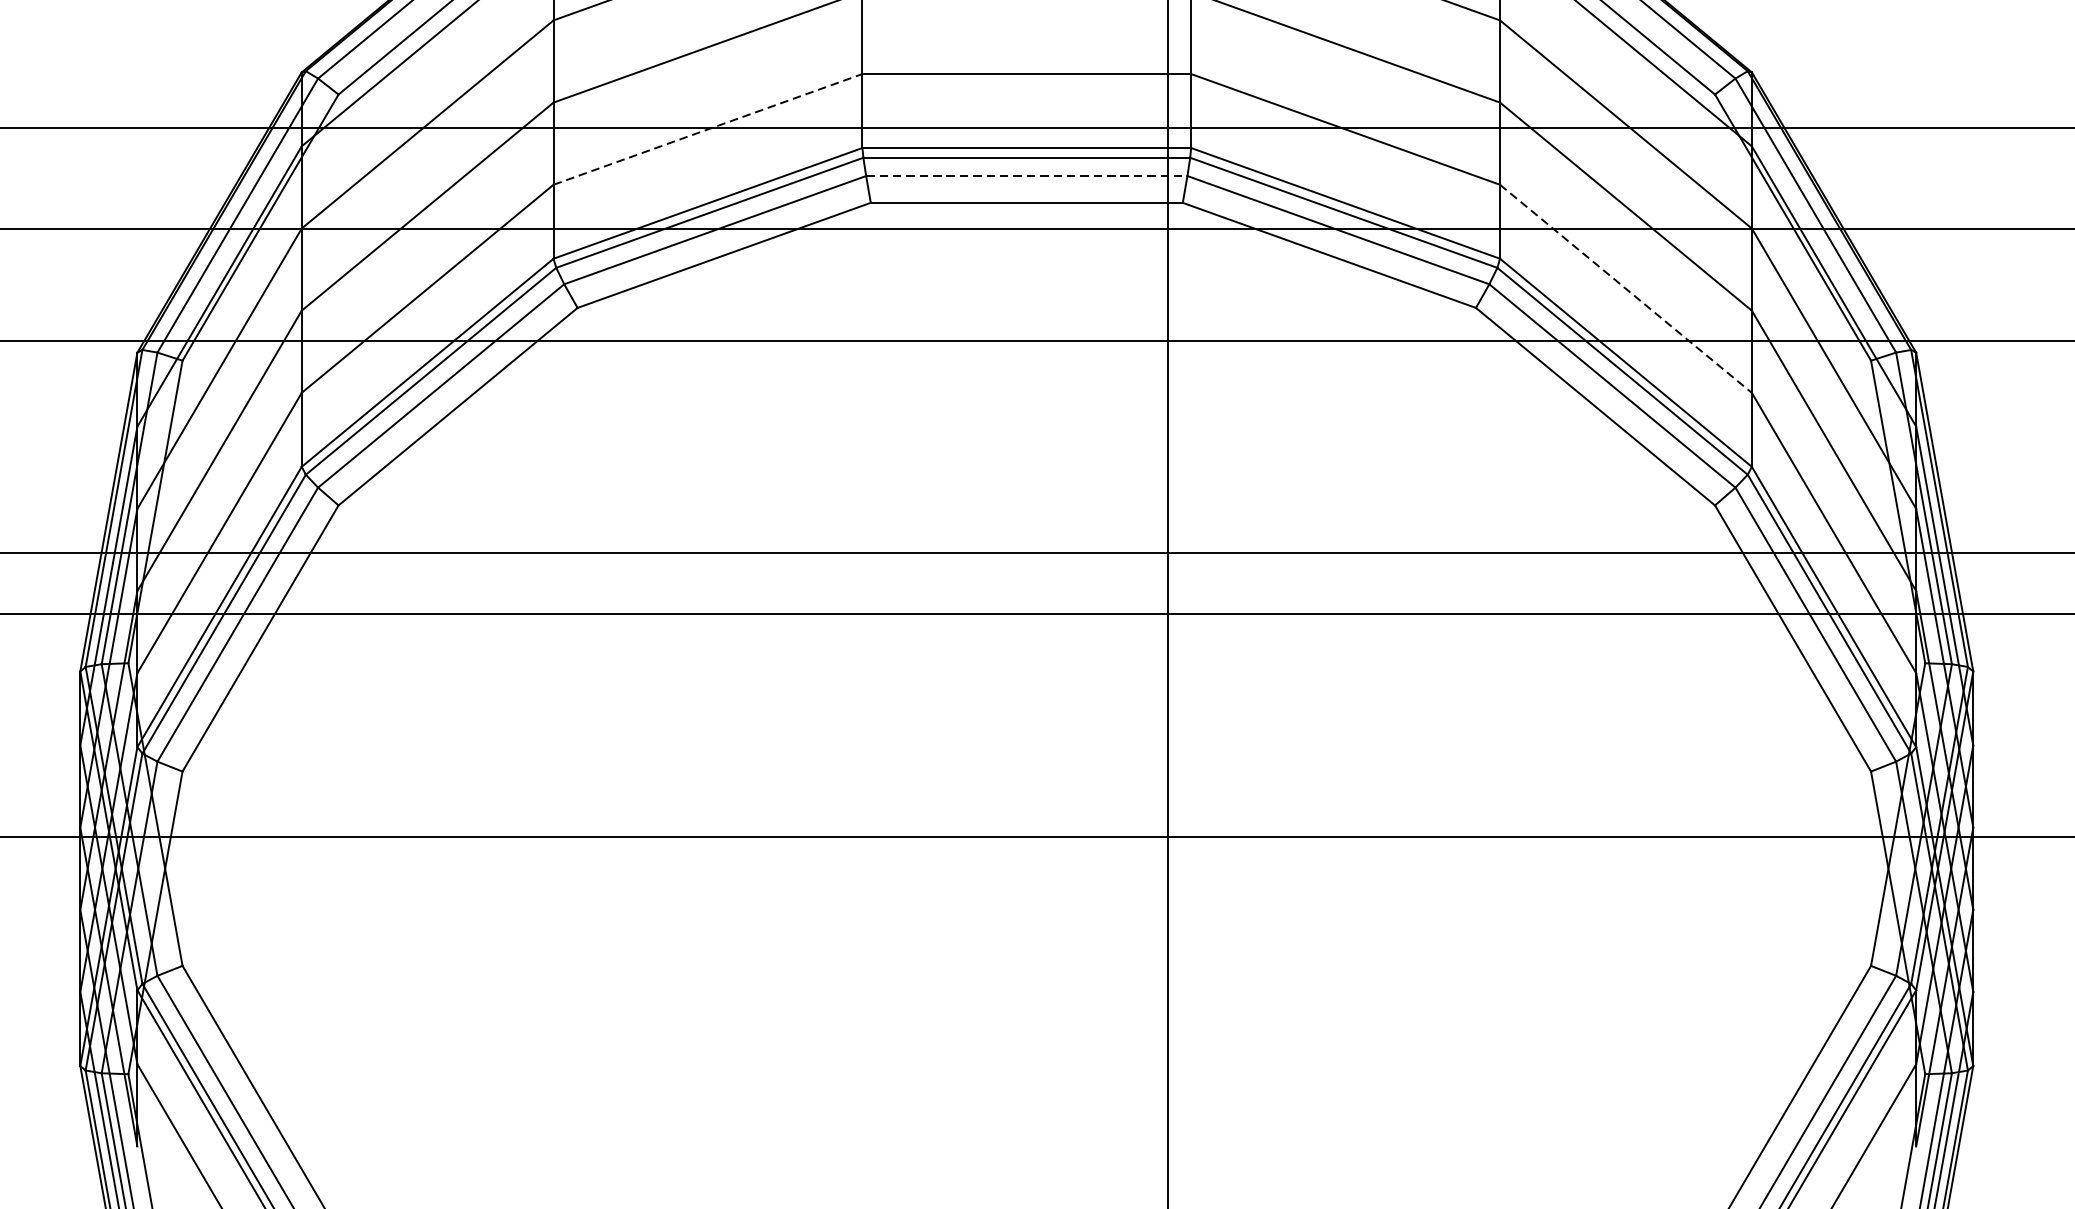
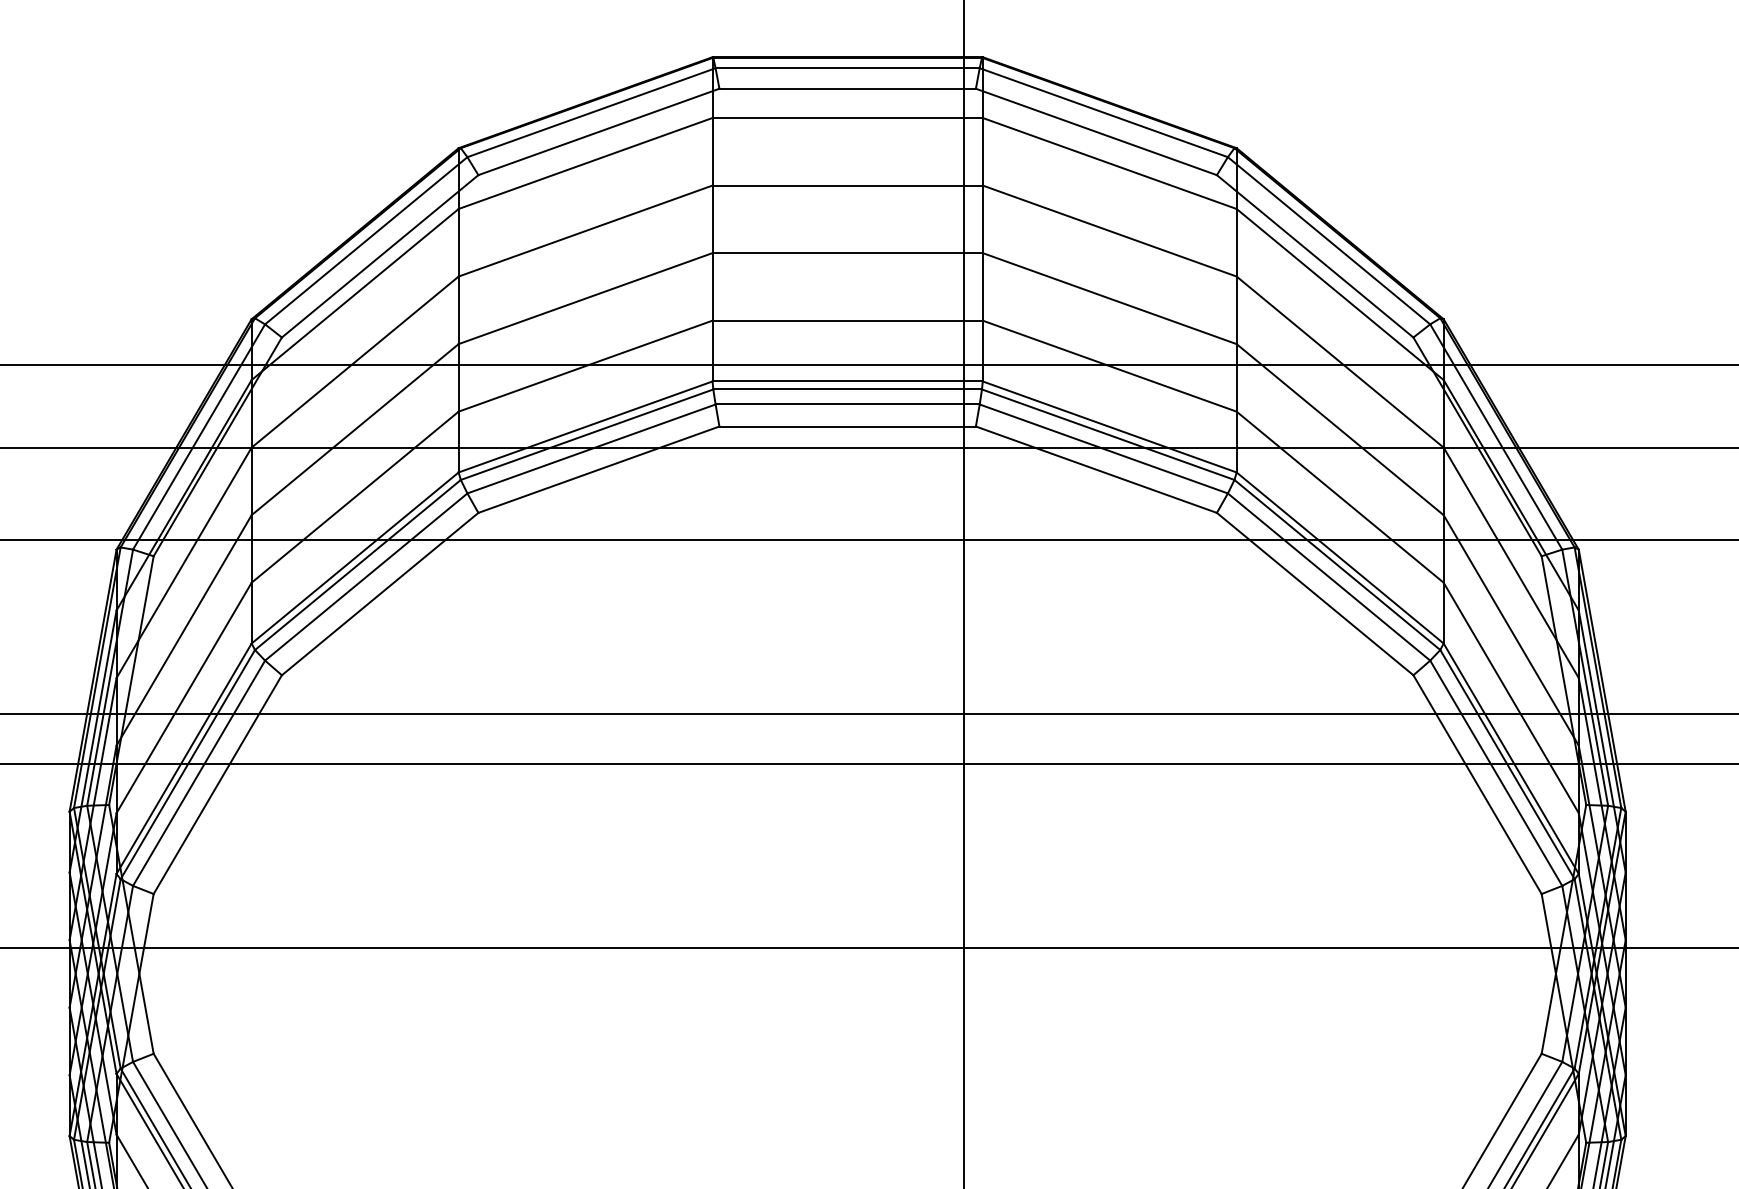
line: (707, 129) -> (585, 366), dashed -> solid
line: (1027, 176) -> (848, 404), dashed -> solid
line: (1626, 289) -> (1340, 497), dashed -> solid

